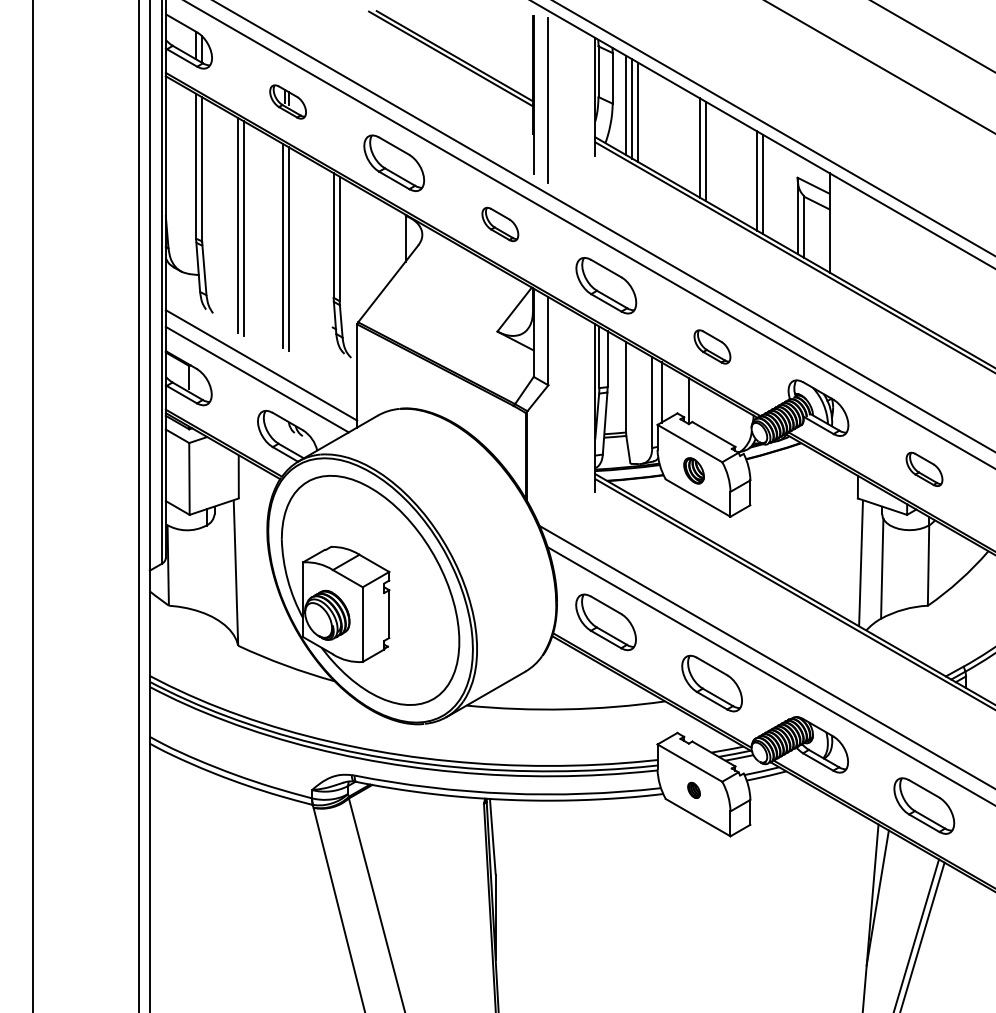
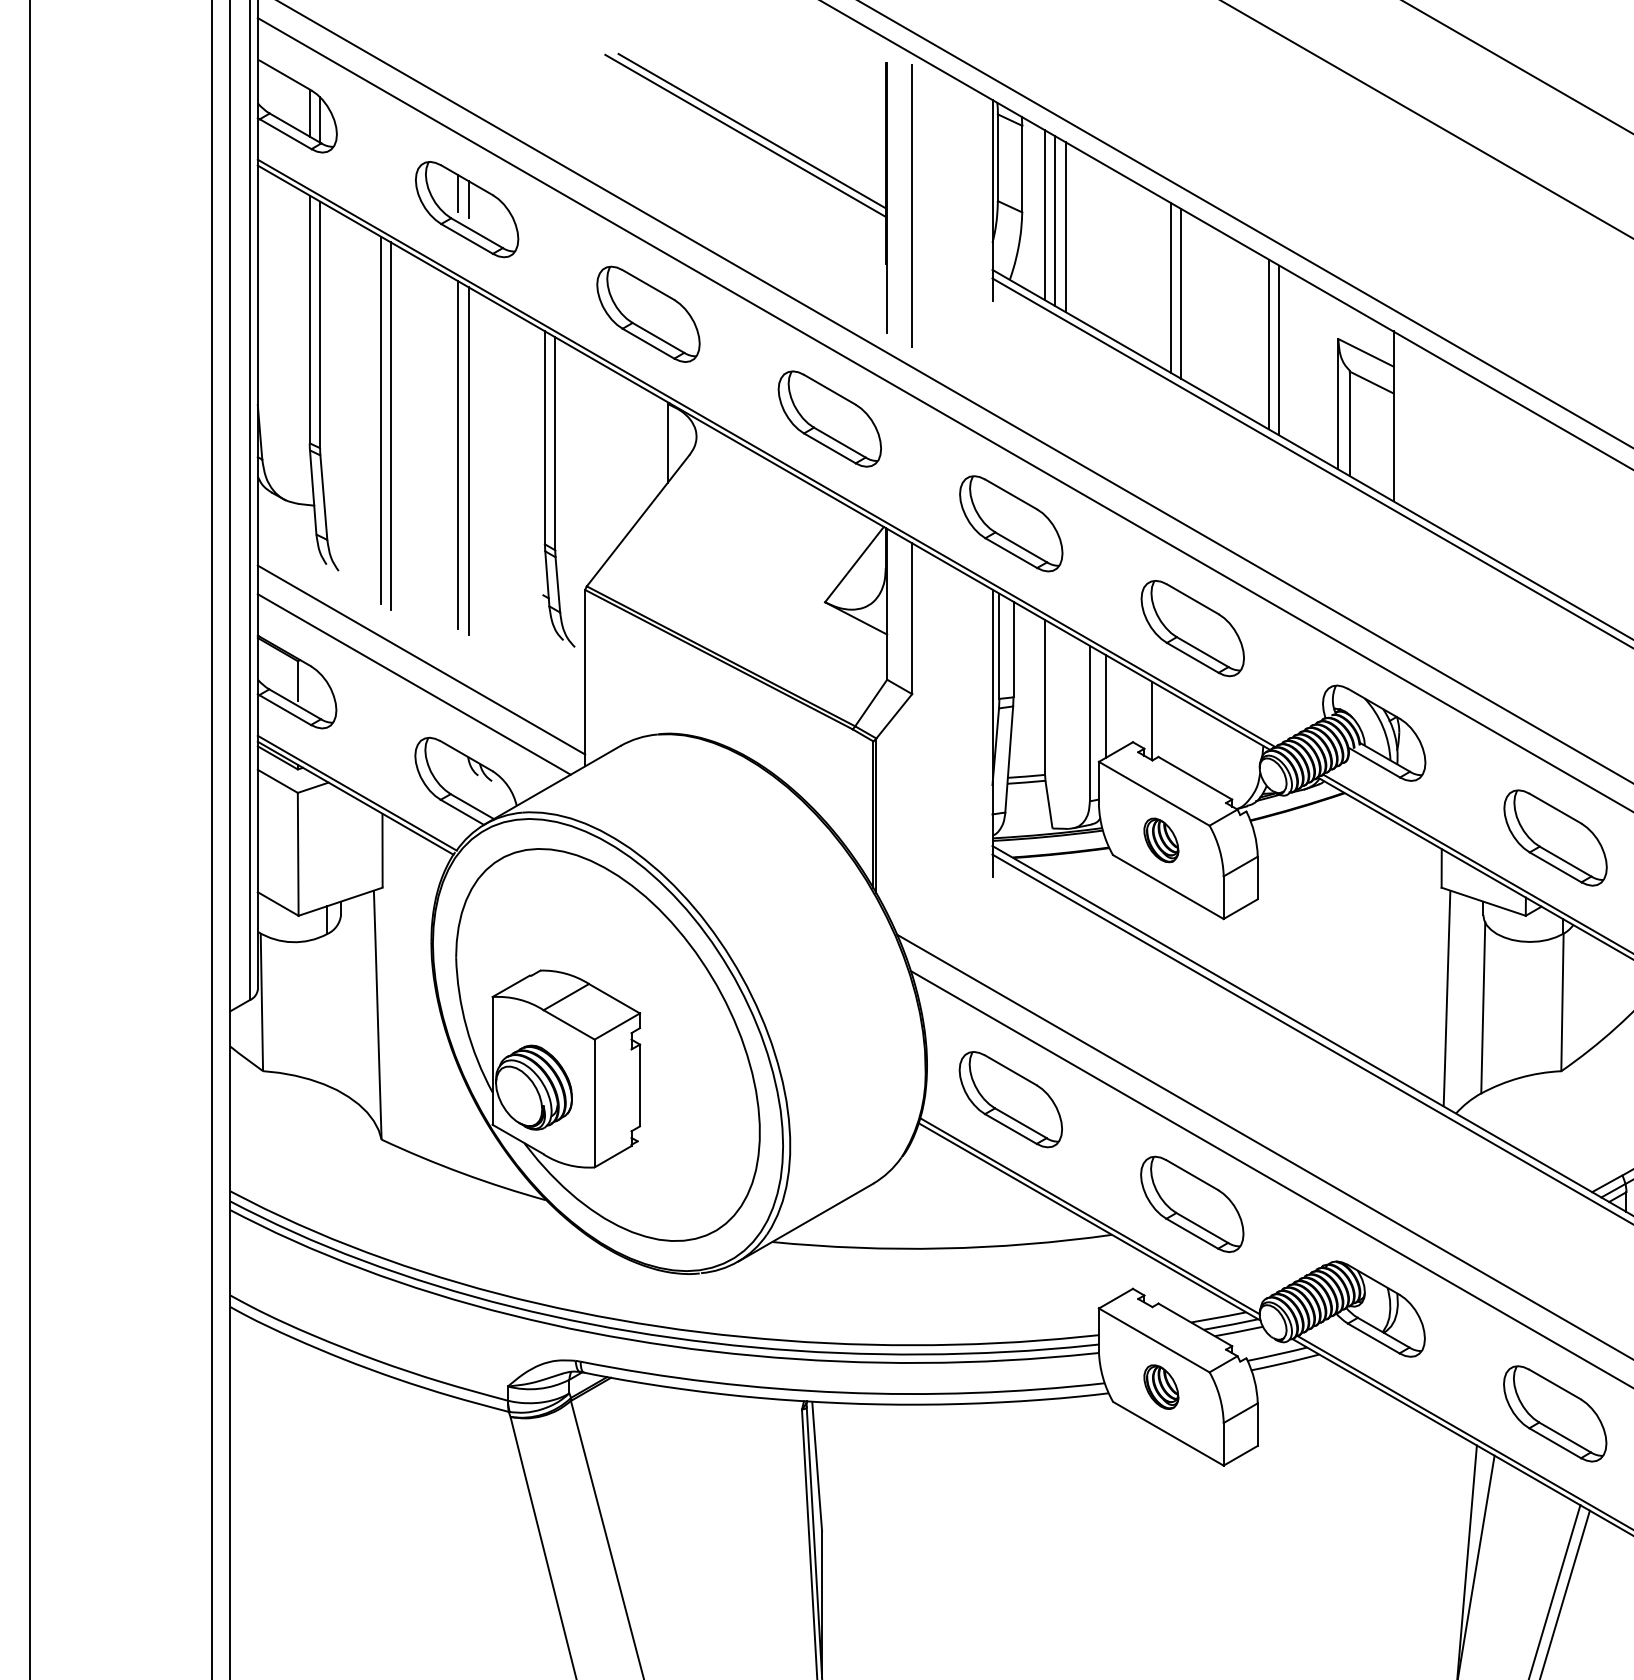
part: (287, 101) -> (465, 208), size x1.67
part: (500, 224) -> (830, 419), size x1.67
part: (712, 346) -> (1192, 627), size x1.67
part: (924, 469) -> (1555, 838), size x1.67
part: (693, 790) -> (1160, 1387), size x1.67

